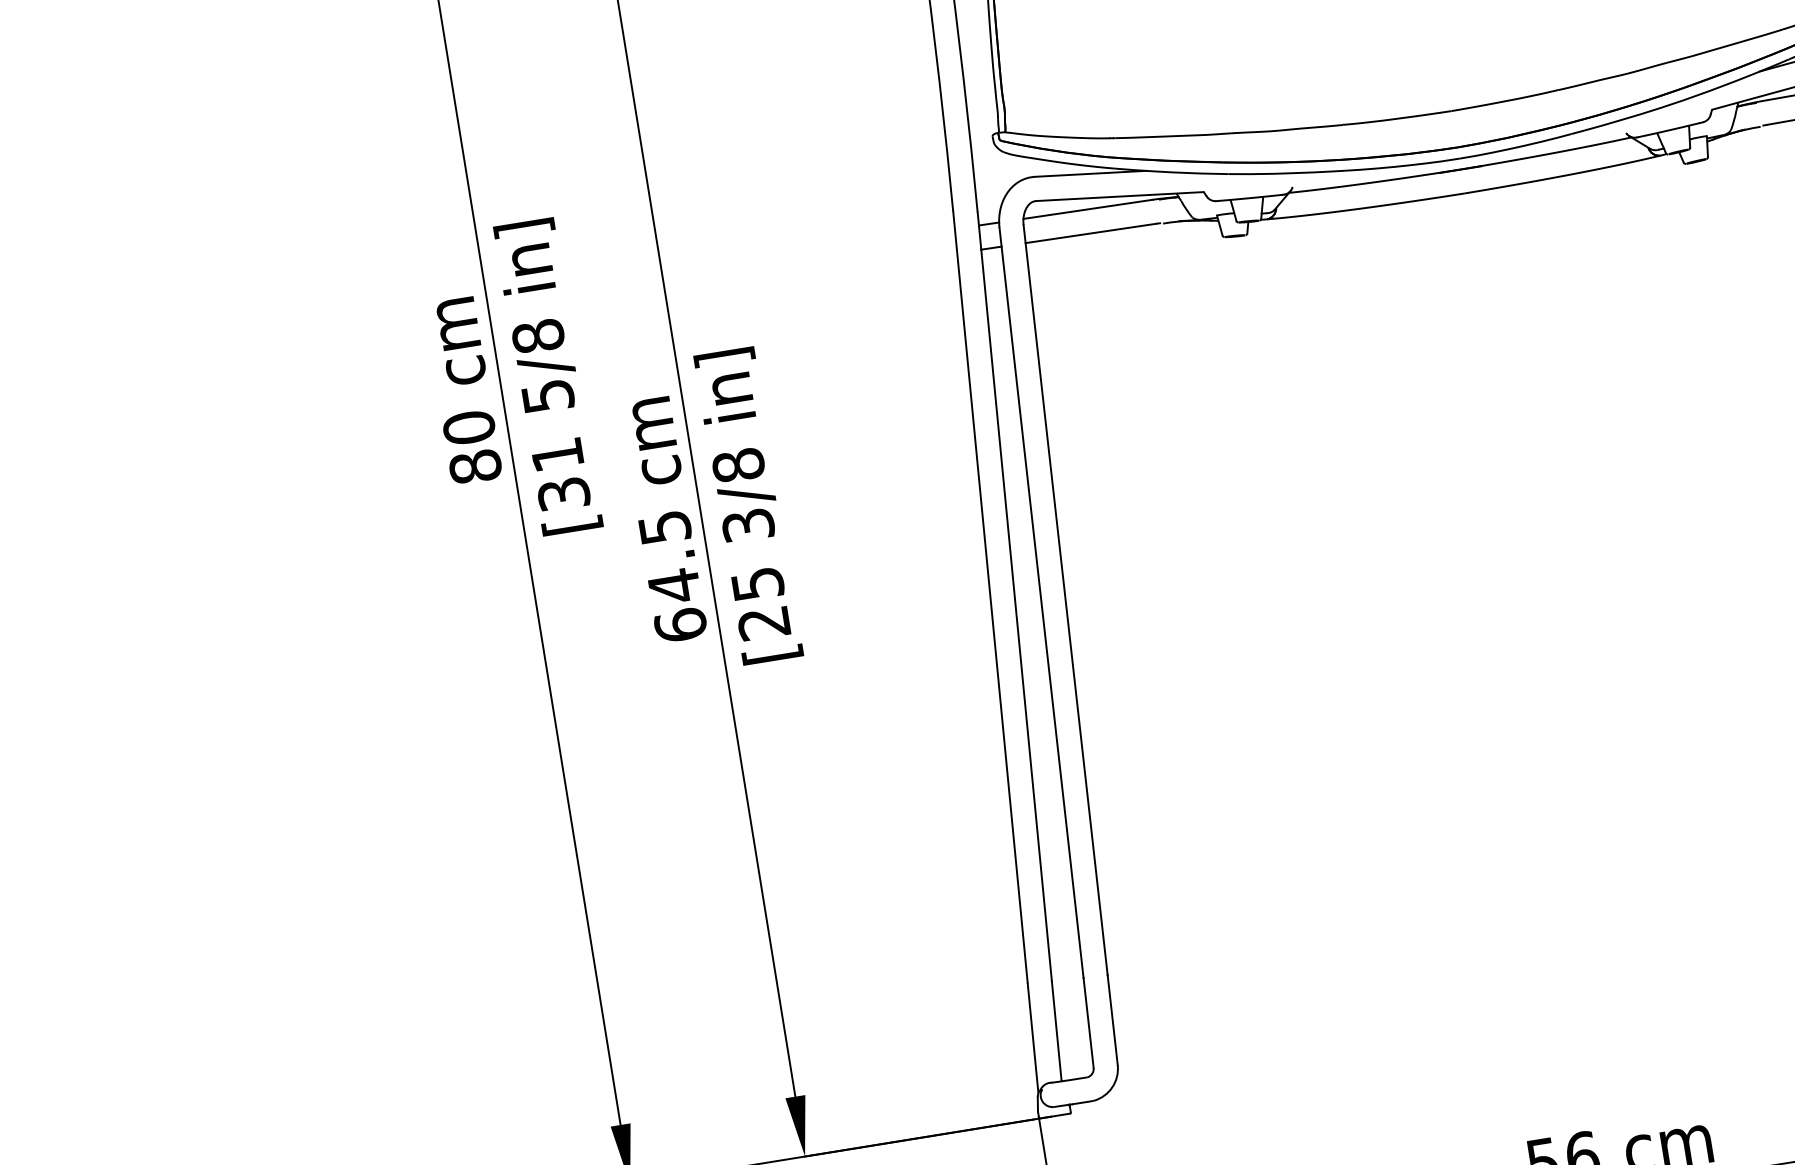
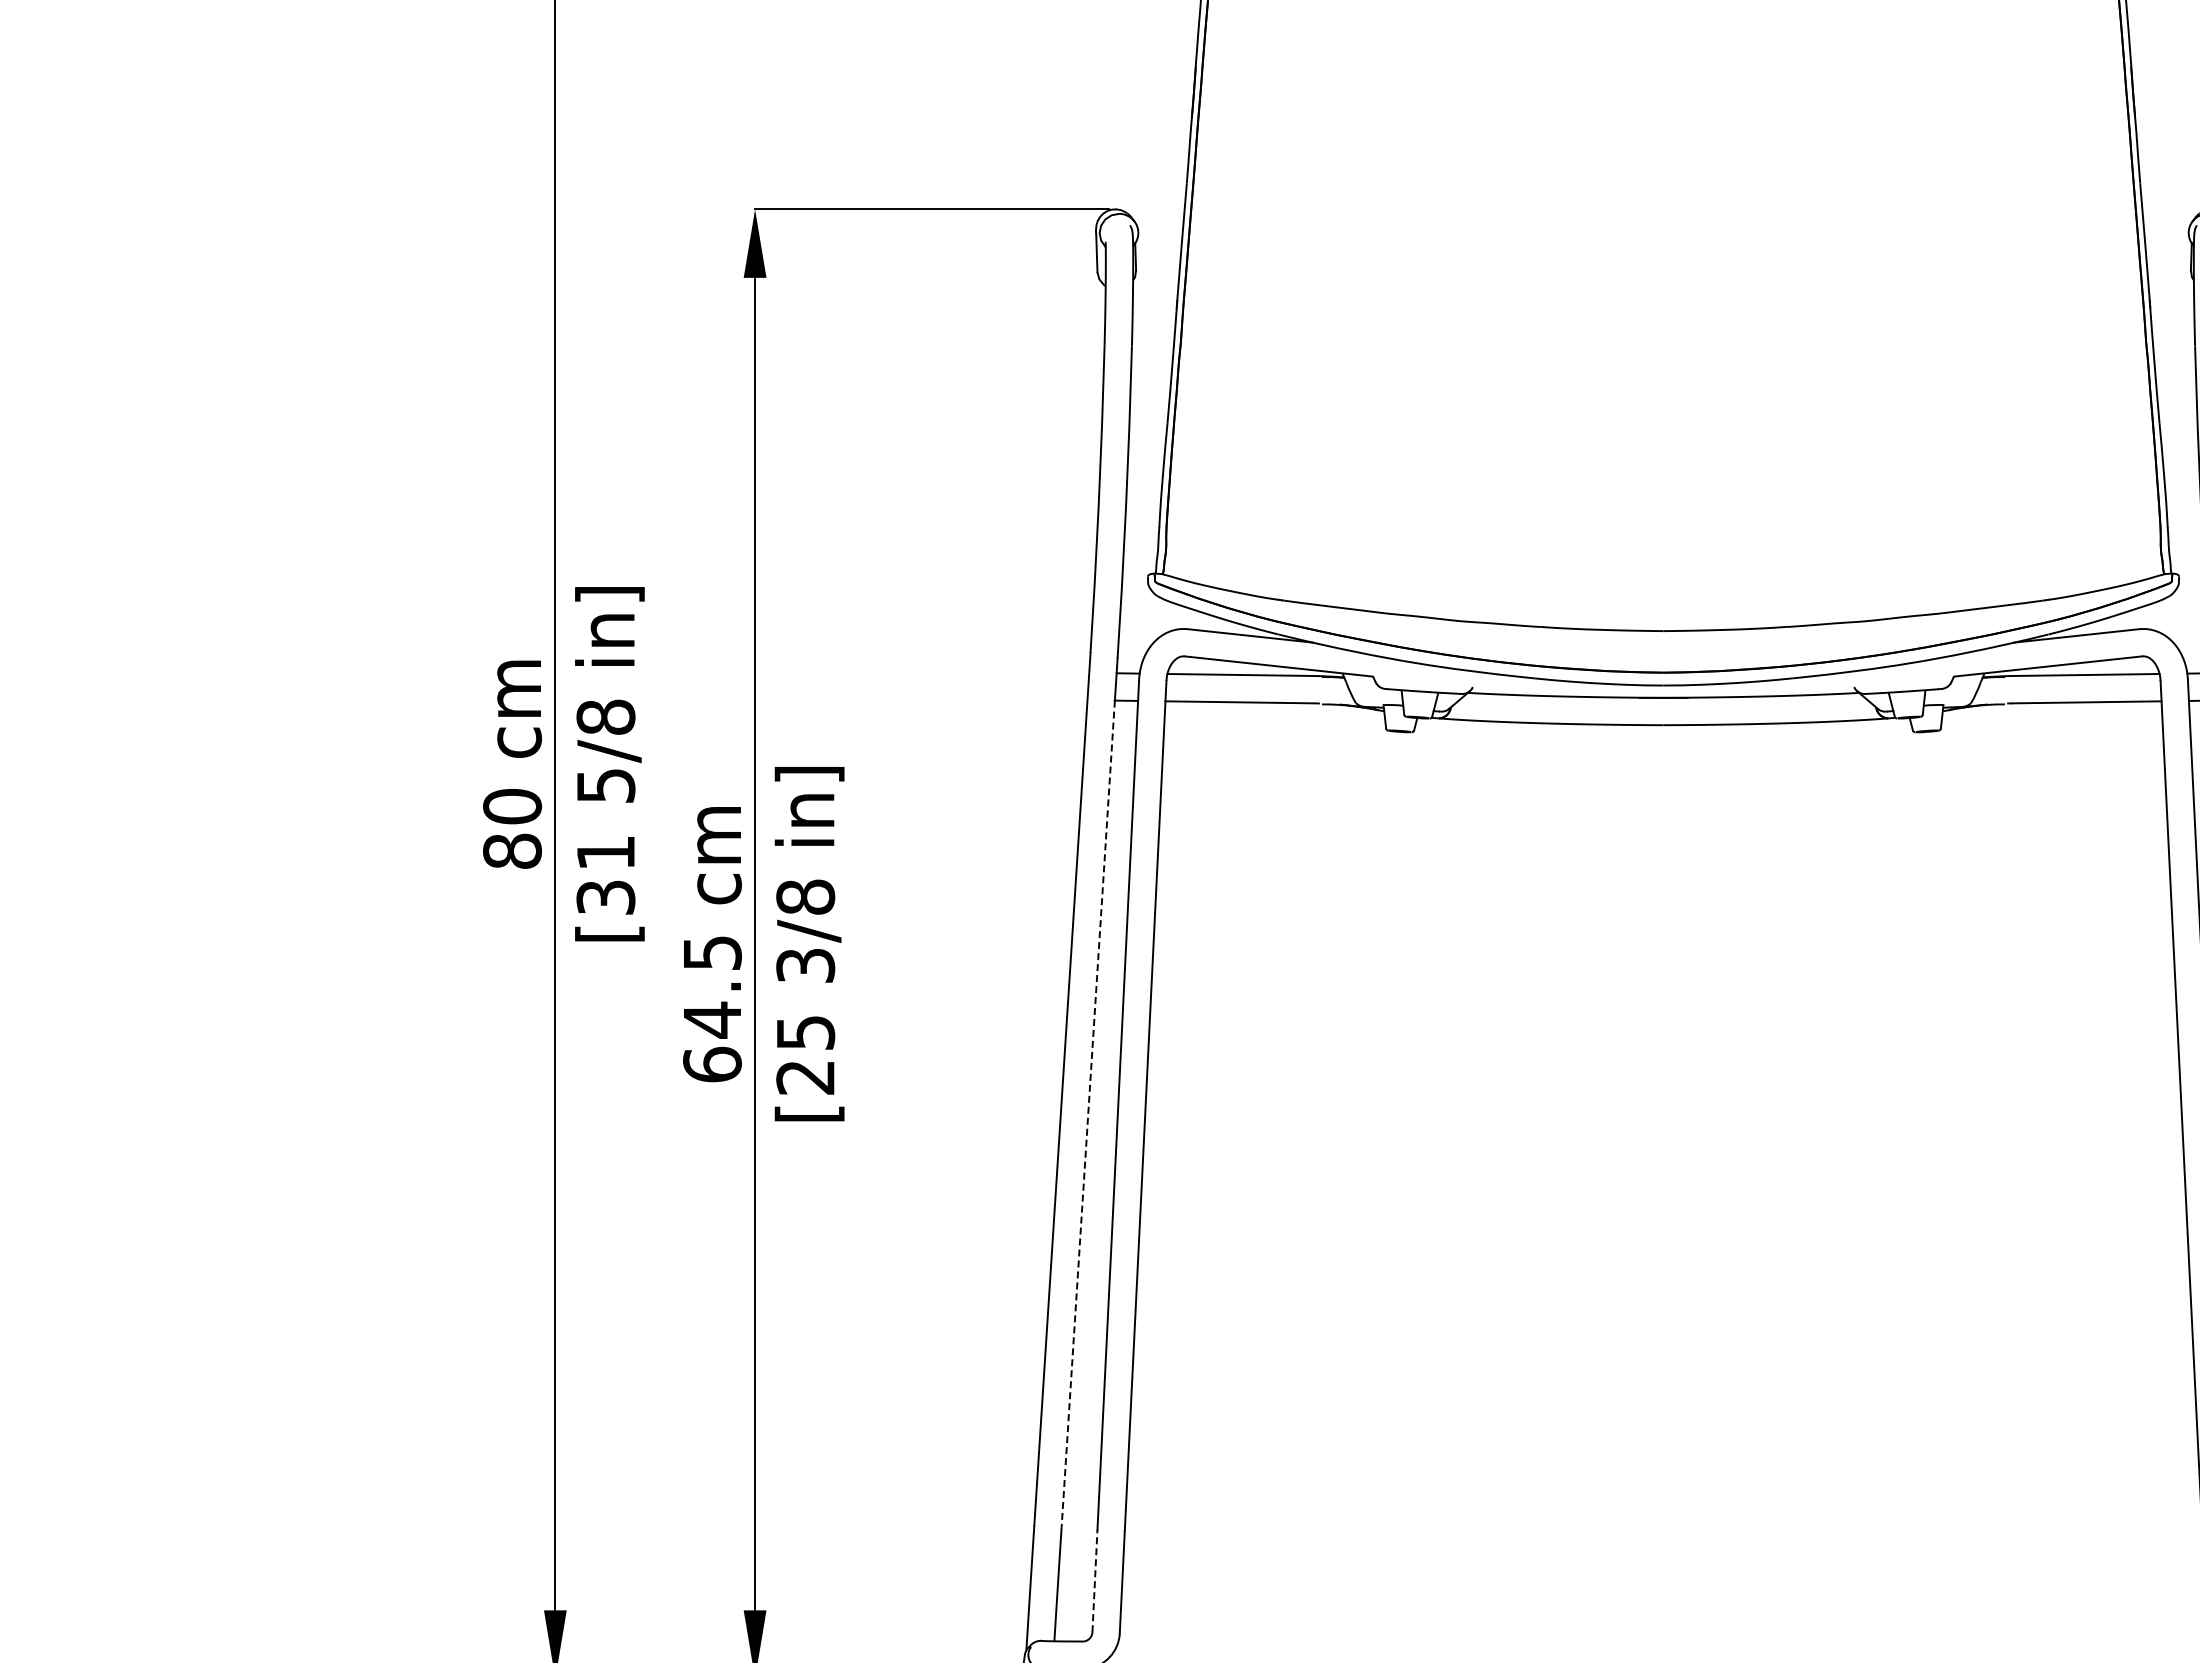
line: (1016, 615) -> (1088, 1114), solid -> dashed
line: (1088, 1022) -> (1094, 1580), solid -> dashed

